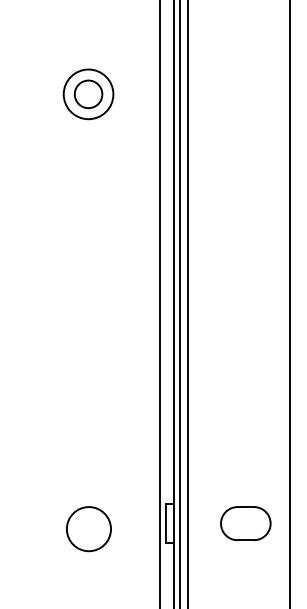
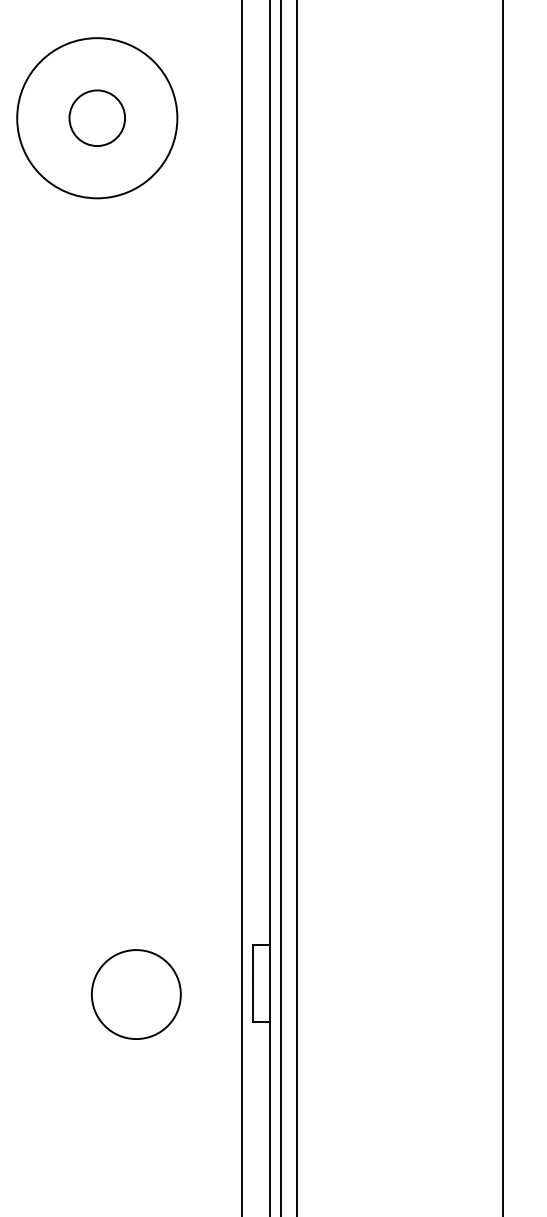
circle: (88, 94) -> (97, 118), size x1.6
part: (245, 523) -> (413, 983), removed
circle: (88, 529) -> (135, 995), moved

